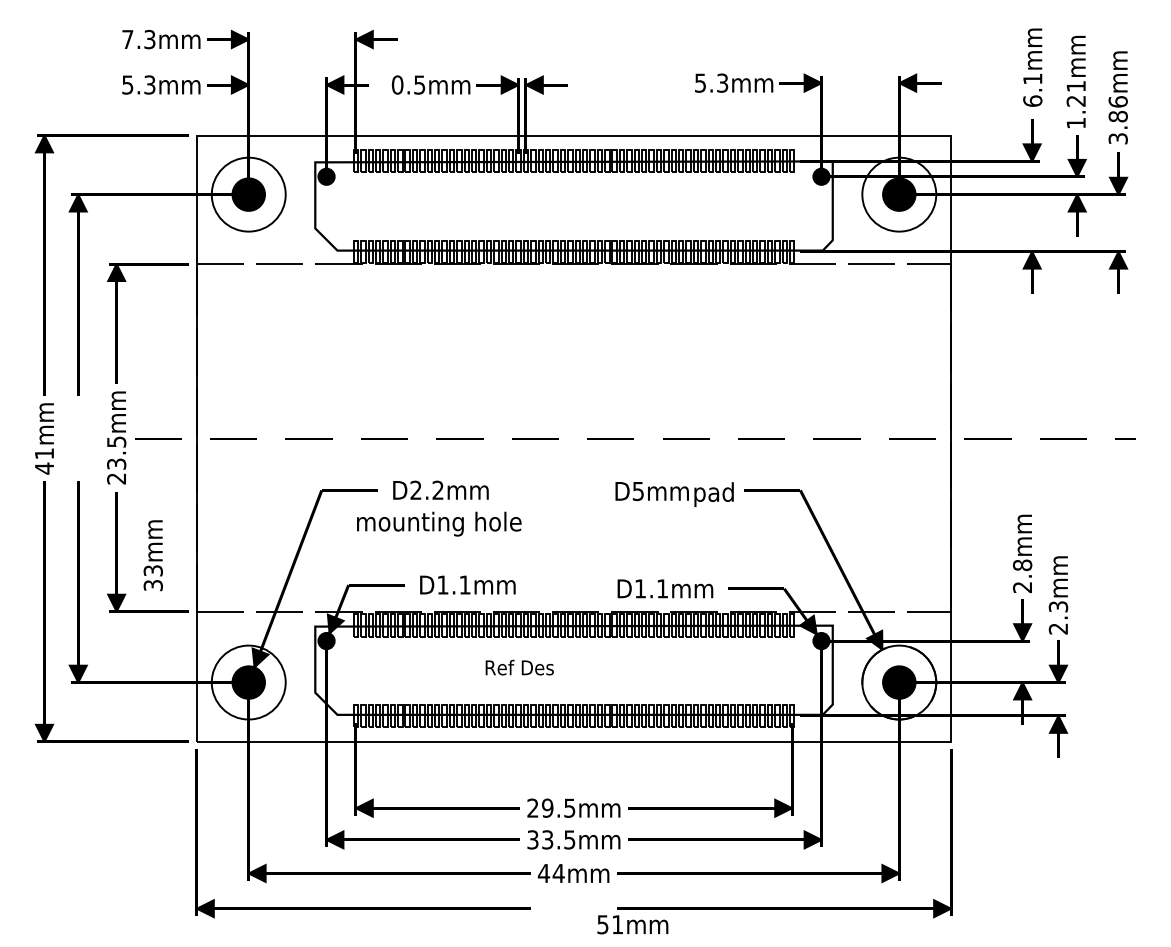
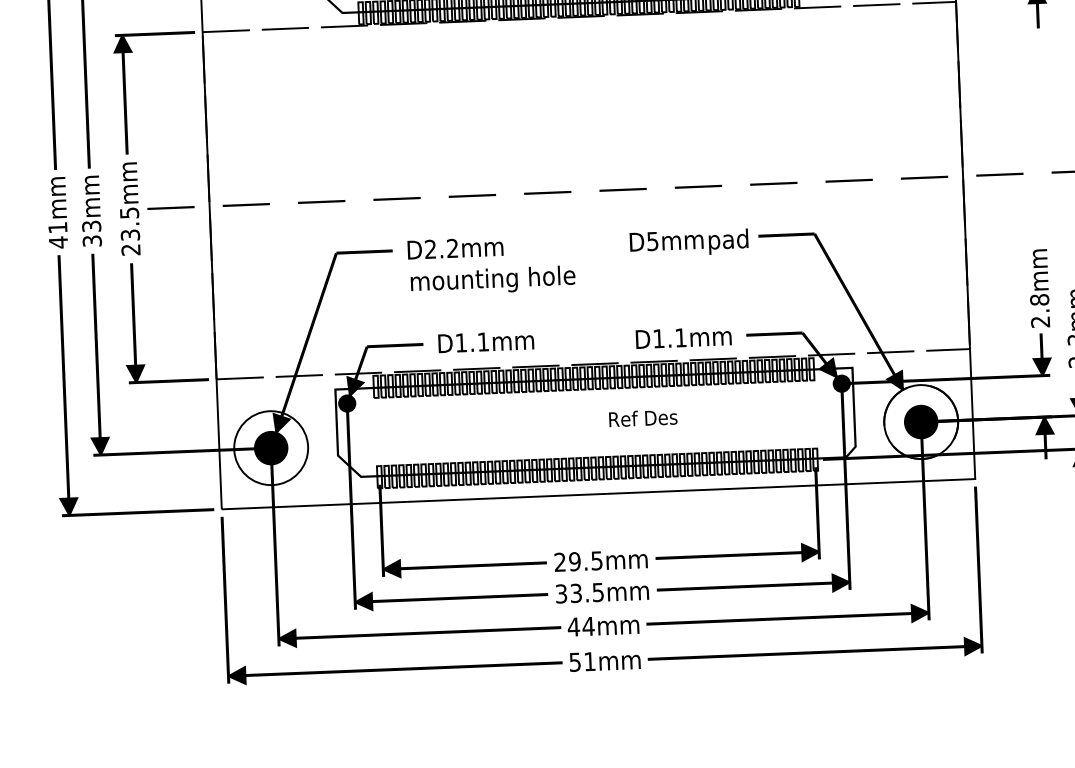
text: (439, 523) -> (493, 280), moved
text: (152, 555) -> (90, 211), moved
text: (519, 667) -> (643, 418), moved
text: (632, 924) -> (604, 660), moved

